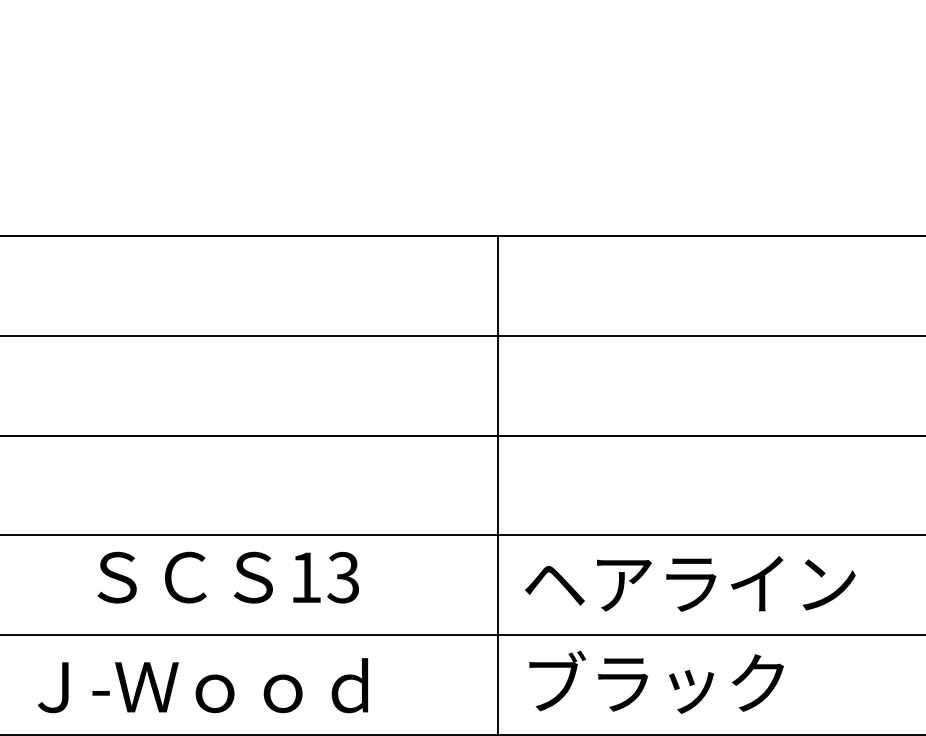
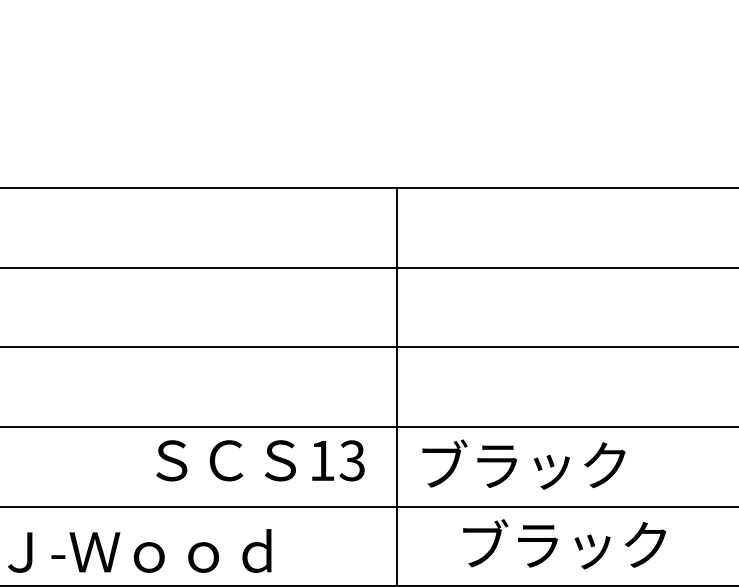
text: (227, 577) -> (259, 460), moved
text: (690, 582) -> (551, 464), ヘアライン -> ブラック
text: (656, 681) -> (564, 543), moved
text: (202, 685) -> (139, 550), moved

